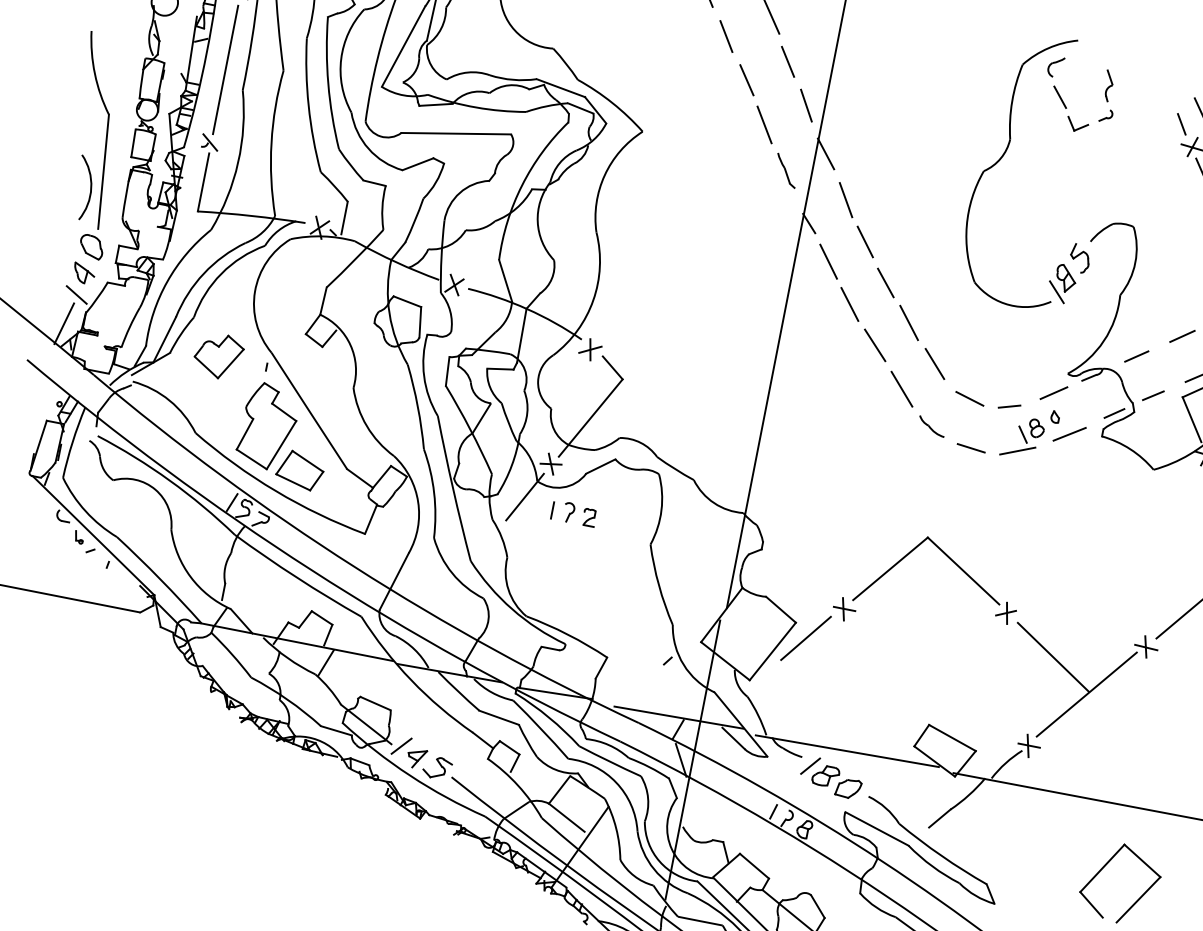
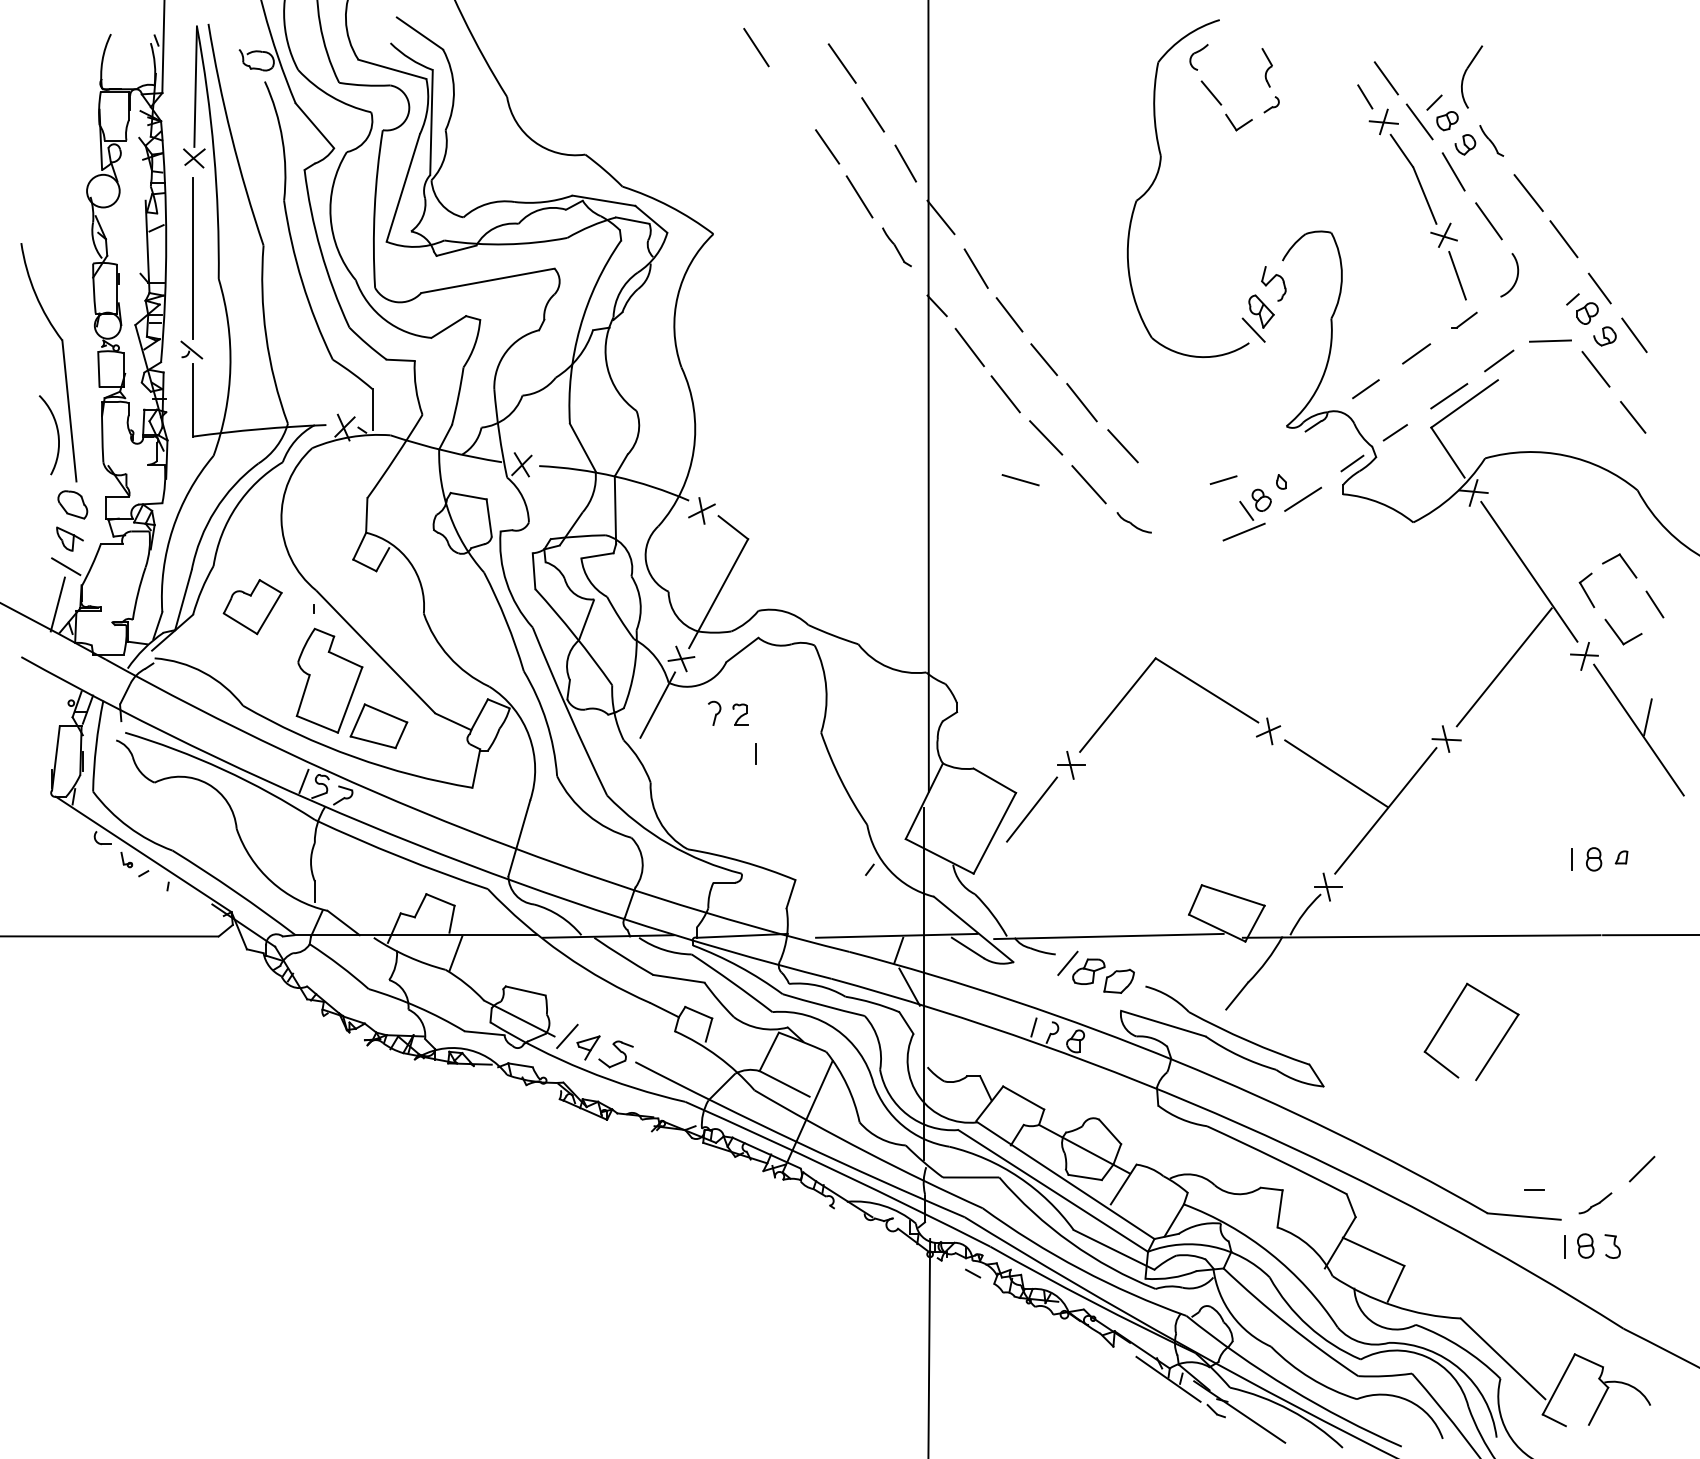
line: (726, 36) -> (792, 98), removed
line: (1054, 393) -> (1274, 453), removed
line: (969, 399) -> (1020, 480), moved
line: (970, 447) -> (1186, 539), removed
line: (551, 510) -> (755, 753), moved

